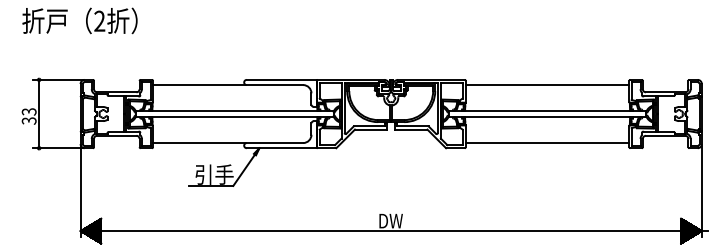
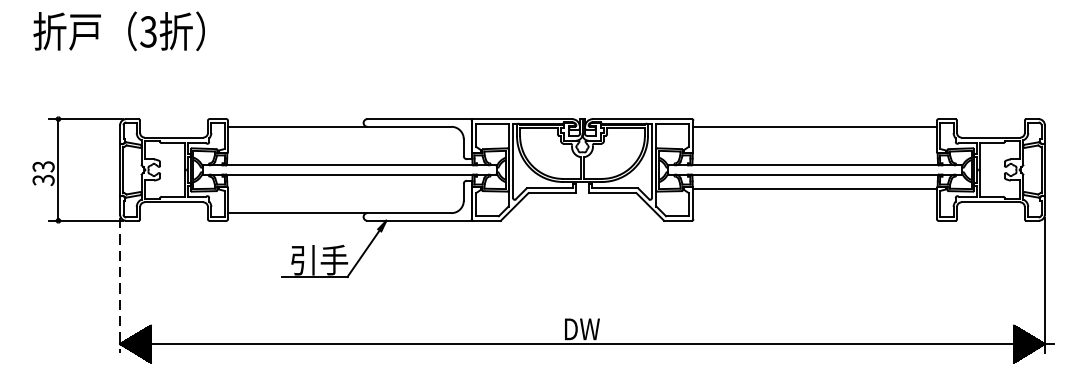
text: (99, 21) -> (148, 32), 2 -> 3
line: (547, 143) -> (815, 189), moved
line: (80, 191) -> (119, 285), solid -> dashed

